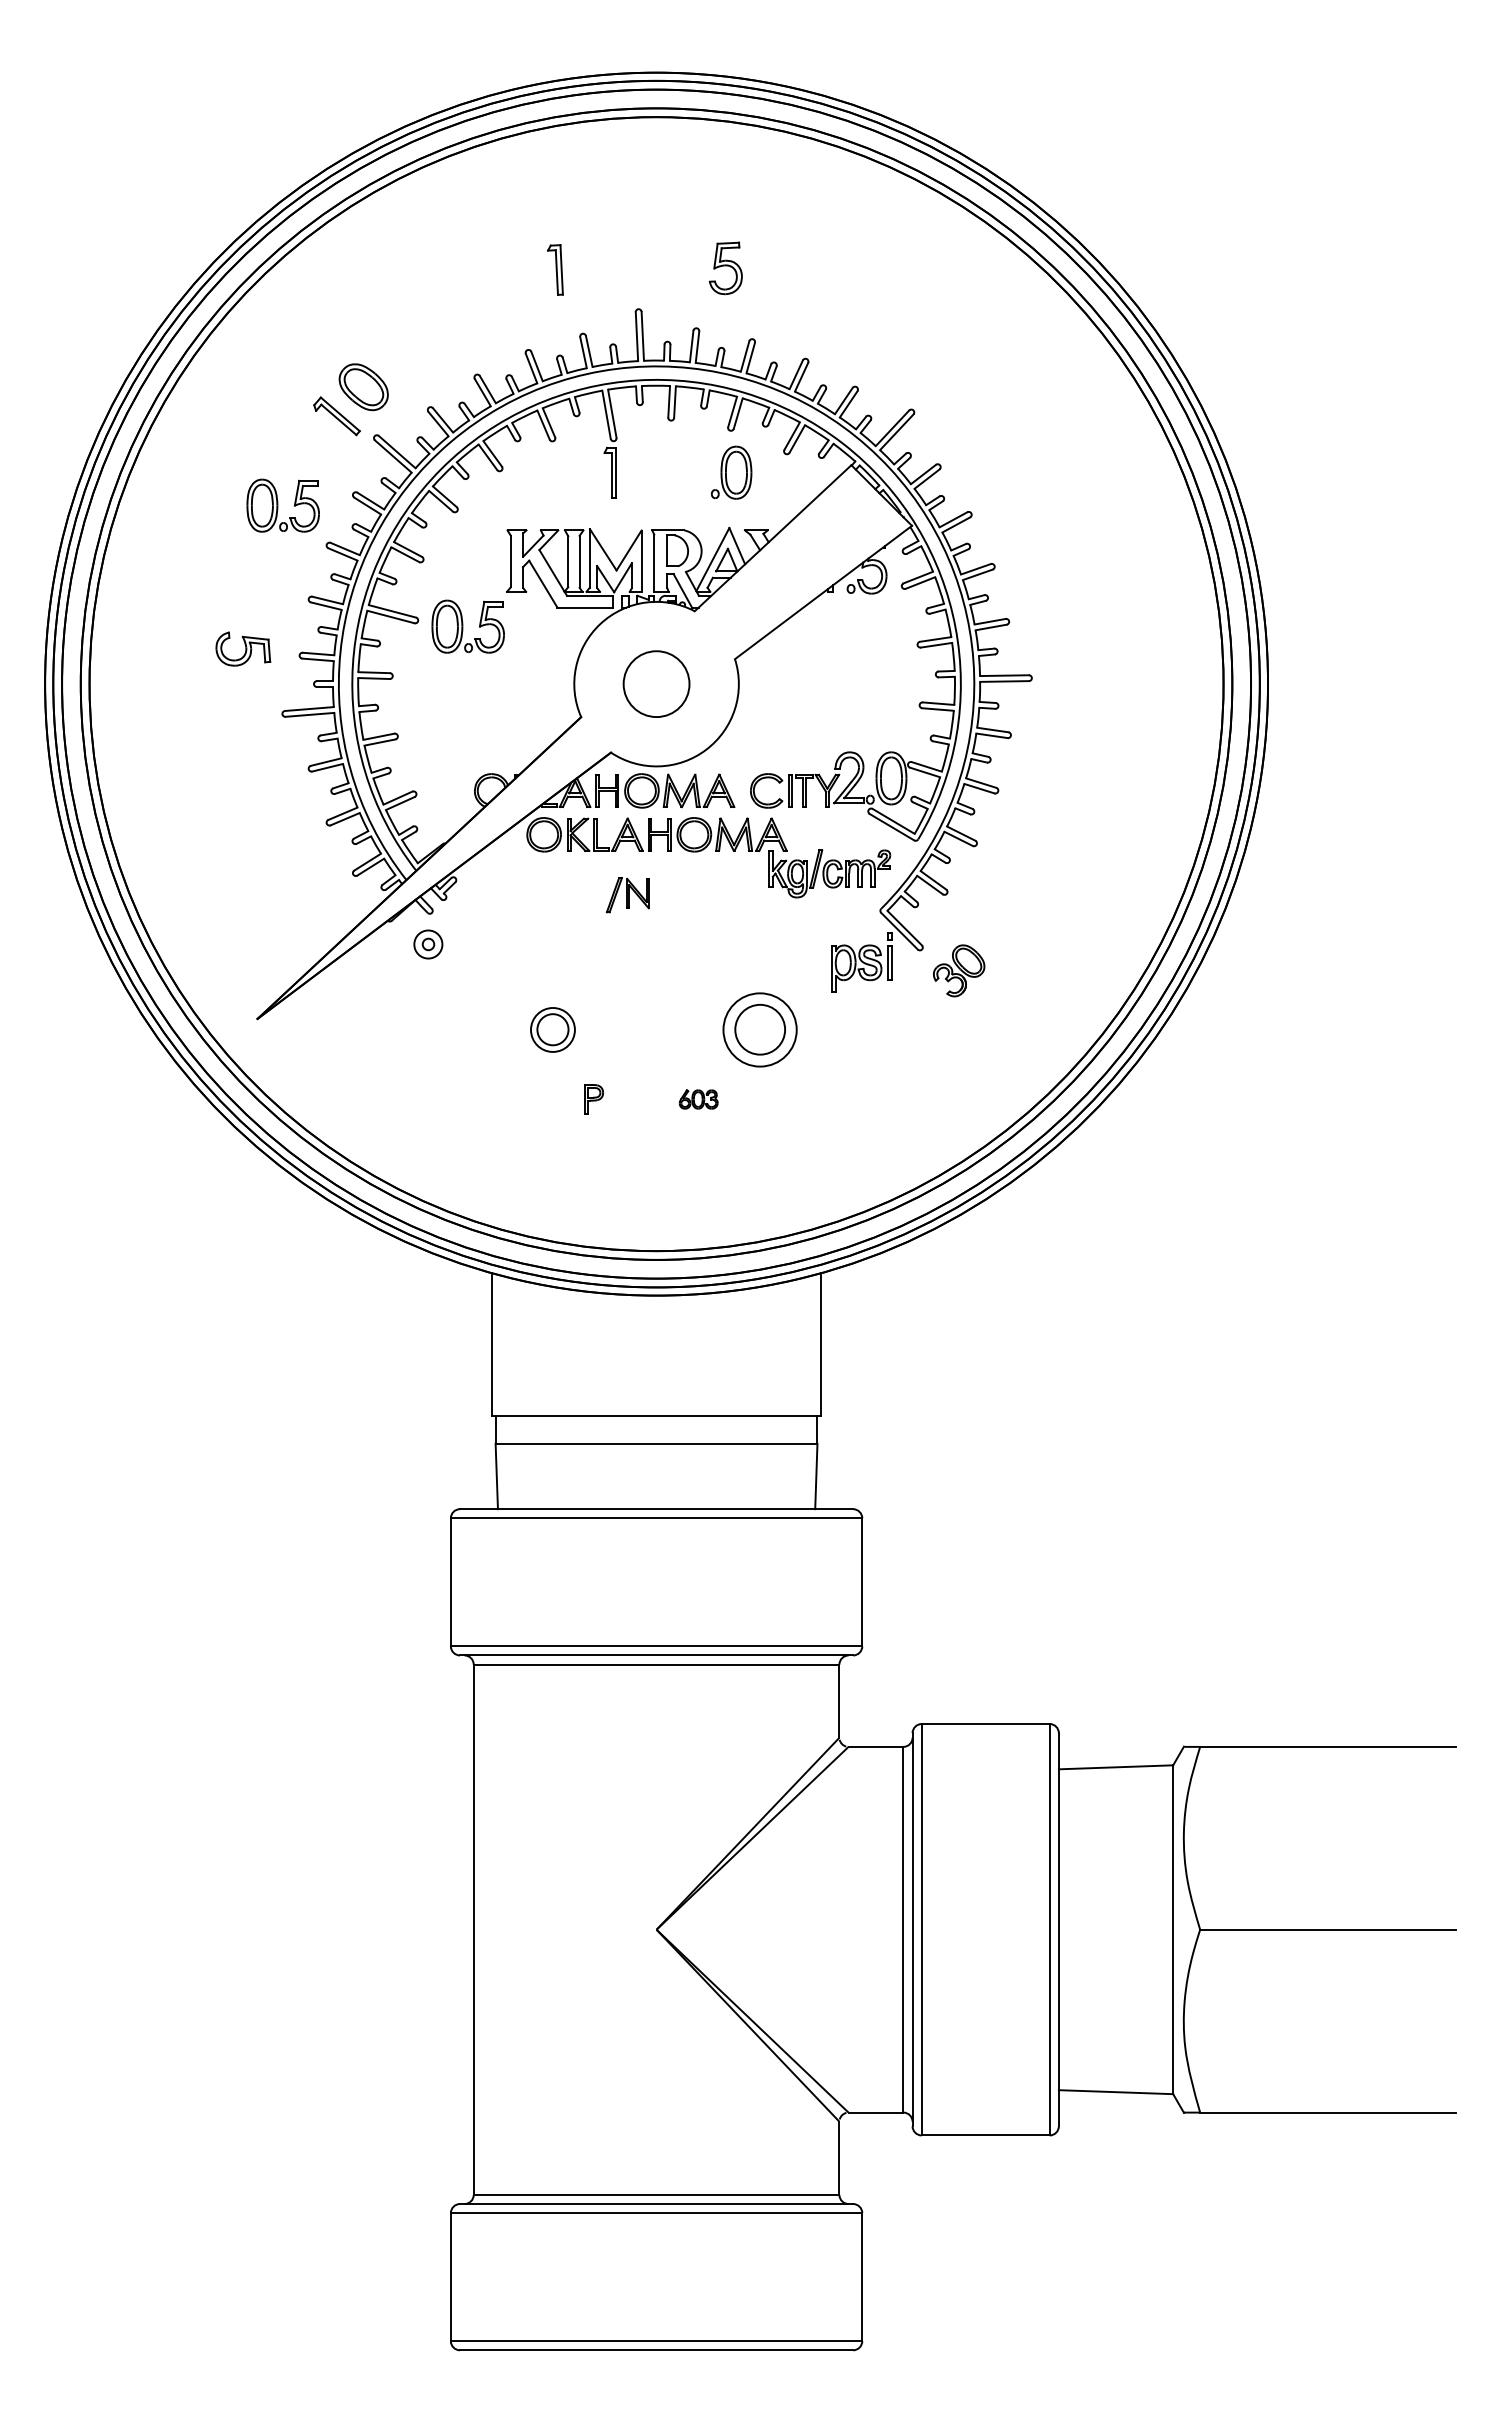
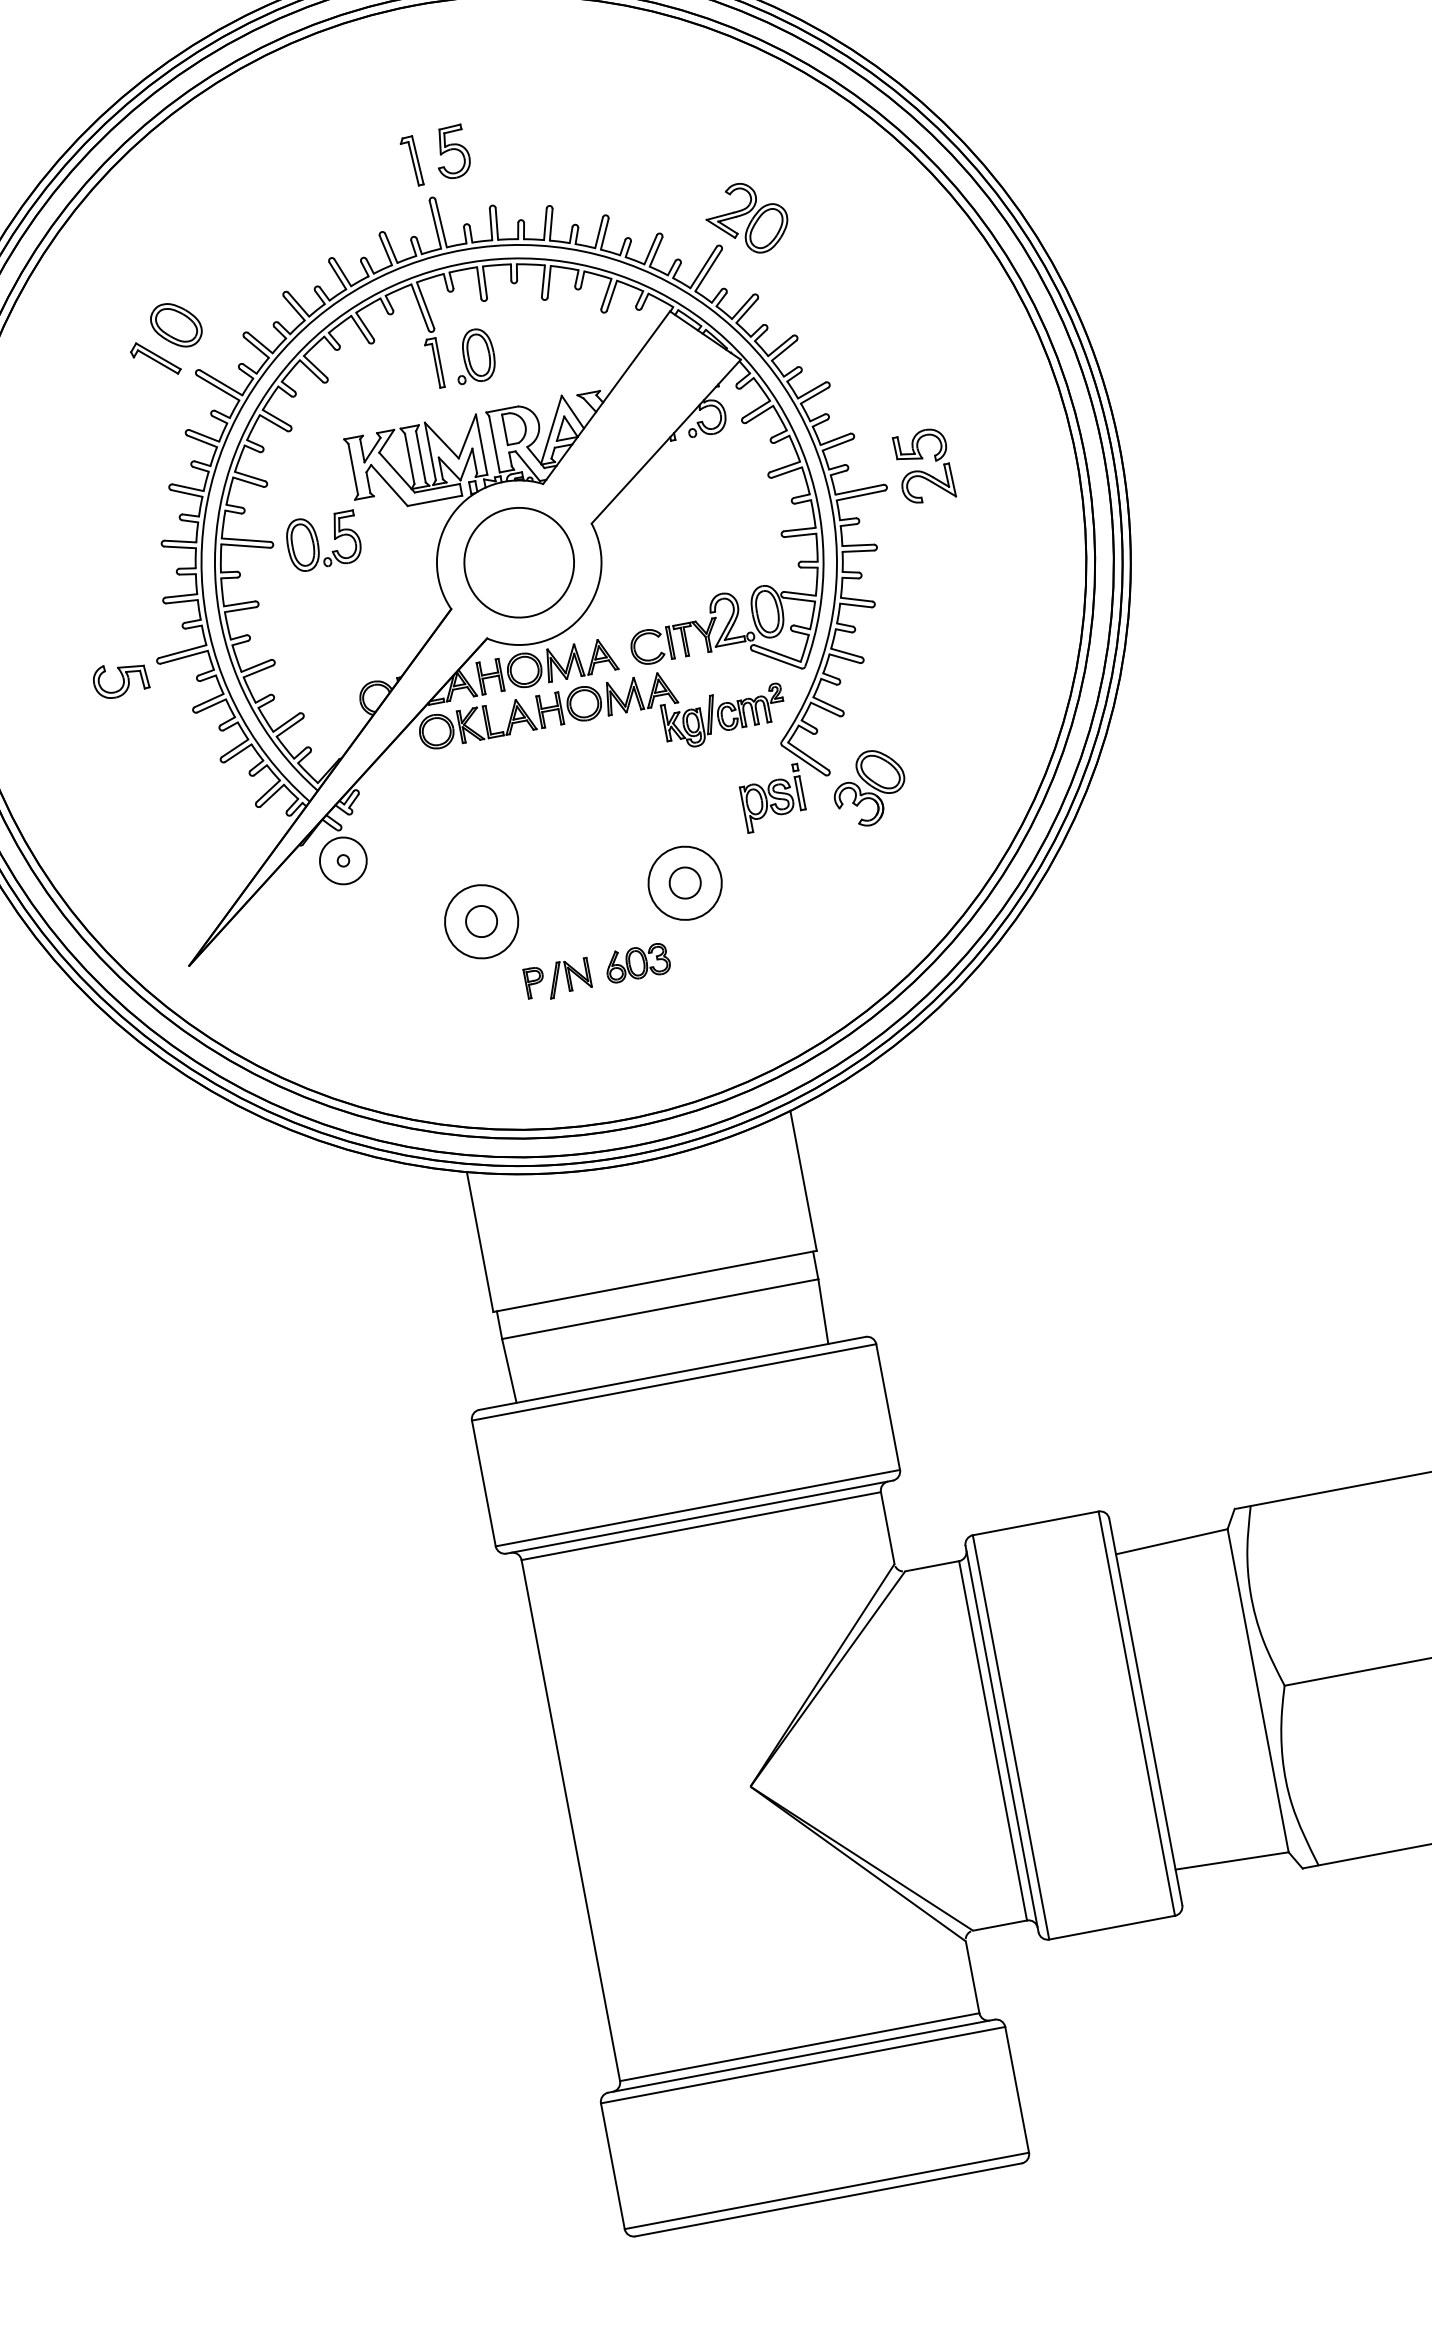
part: (725, 268) -> (451, 152), moved
part: (555, 269) -> (411, 161), moved
part: (943, 388) -> (746, 218), added
part: (731, 472) -> (473, 355), moved
part: (282, 505) -> (118, 456), removed
part: (243, 648) -> (120, 679), moved
part: (1072, 664) -> (924, 466), added
circle: (656, 684) -> (519, 563), size x1.67
part: (627, 895) -> (568, 978), moved
circle: (427, 944) -> (342, 861), size x1.67
part: (959, 970) -> (870, 787), size x1.43
circle: (552, 1029) -> (481, 921), size x1.67
circle: (759, 1029) -> (684, 882), size x0.62
part: (698, 1099) -> (637, 963), size x1.67

